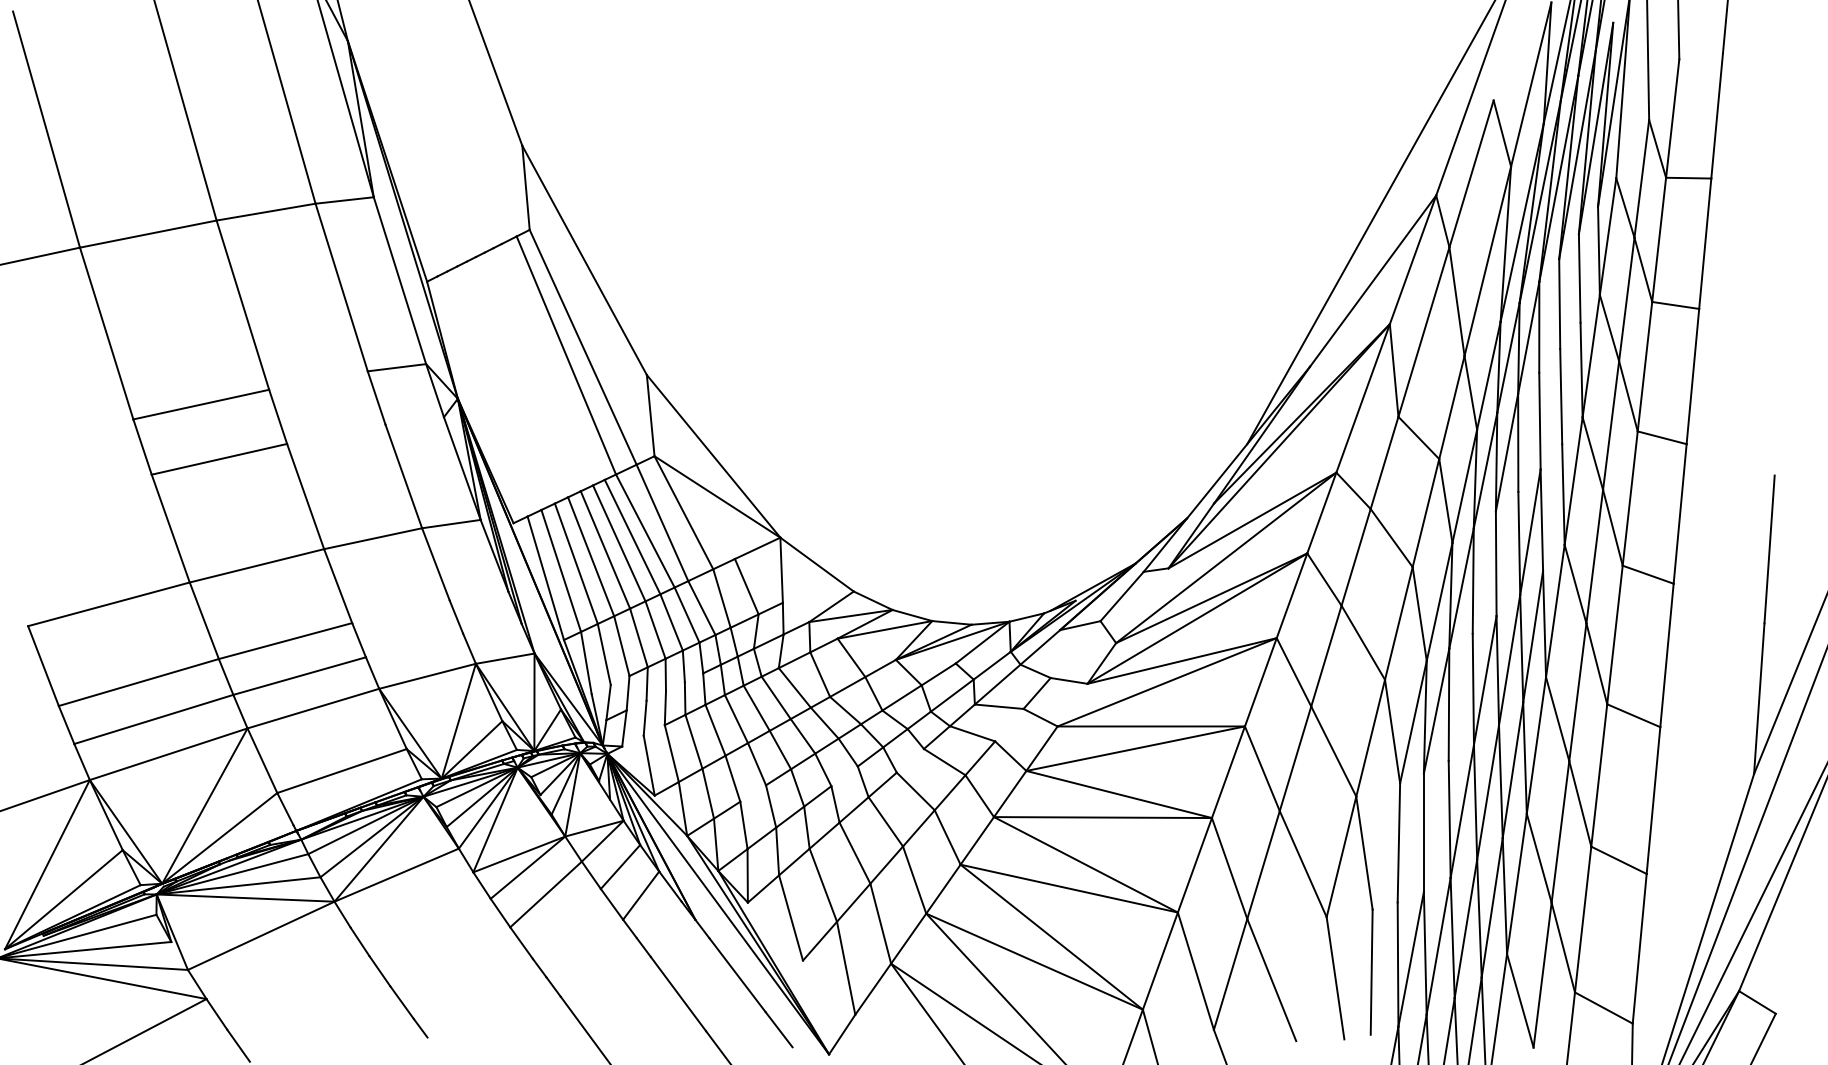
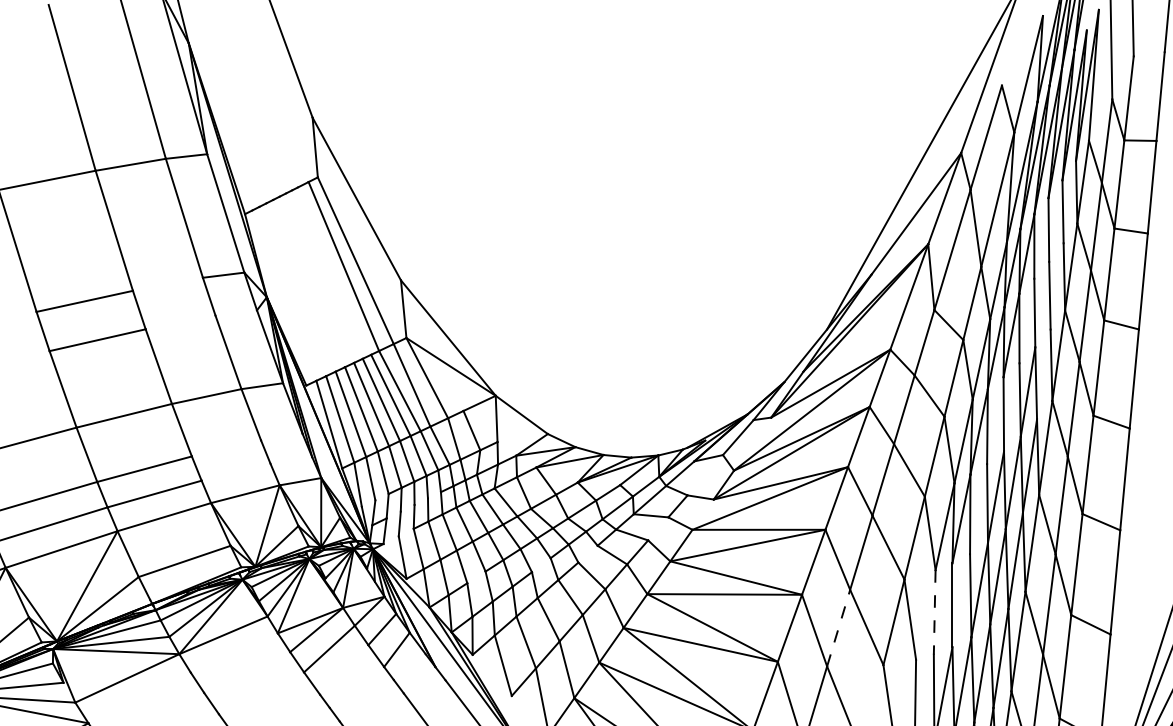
line: (1398, 842) -> (934, 612), solid -> dashed
line: (1263, 864) -> (838, 627), solid -> dashed

